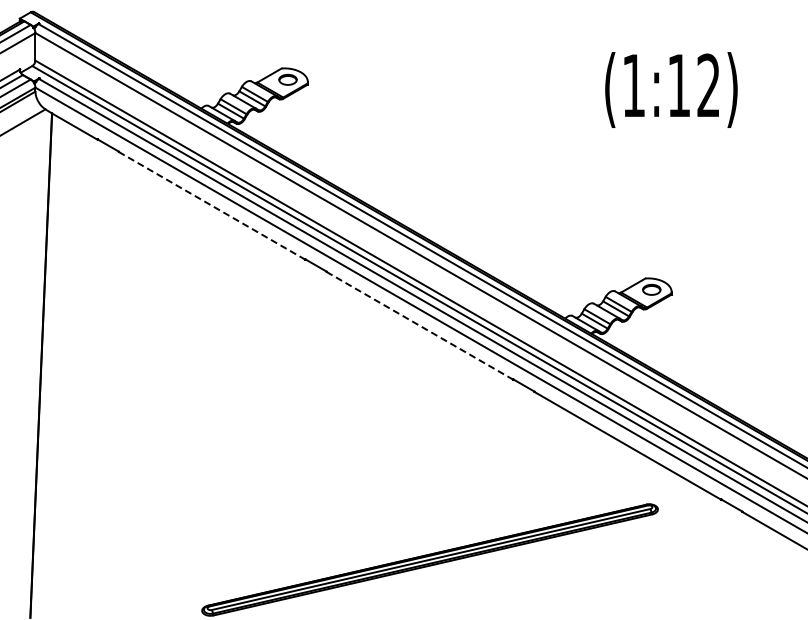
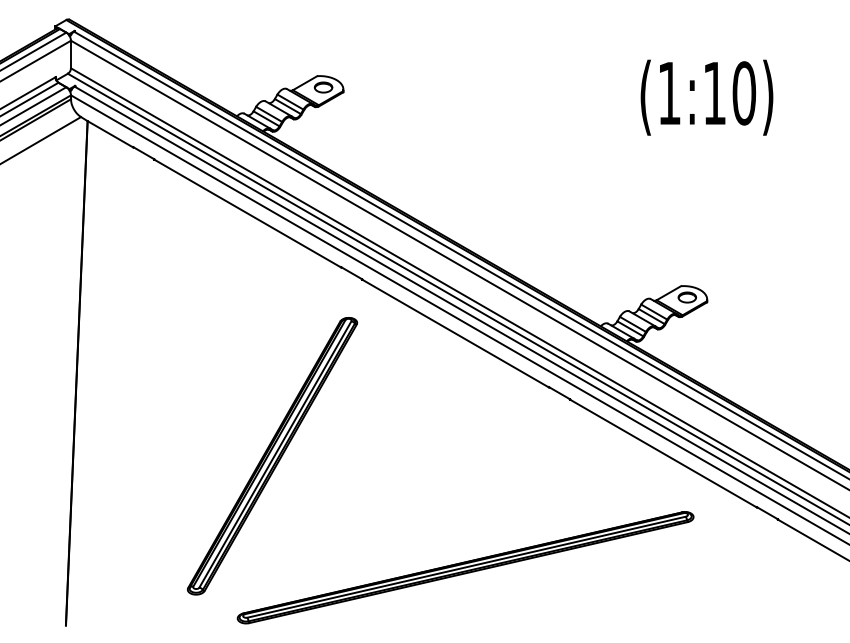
text: (708, 85) -> (744, 93), (1:12) -> (1:10)
line: (212, 205) -> (248, 213), dashed -> solid
line: (420, 325) -> (456, 333), dashed -> solid
part: (236, 448) -> (272, 456), added

